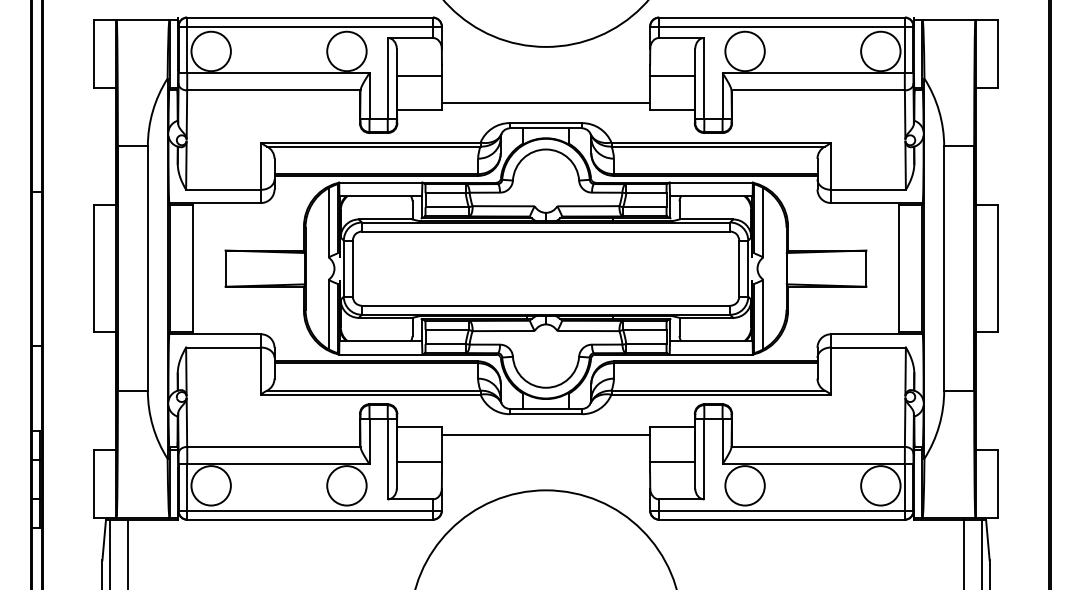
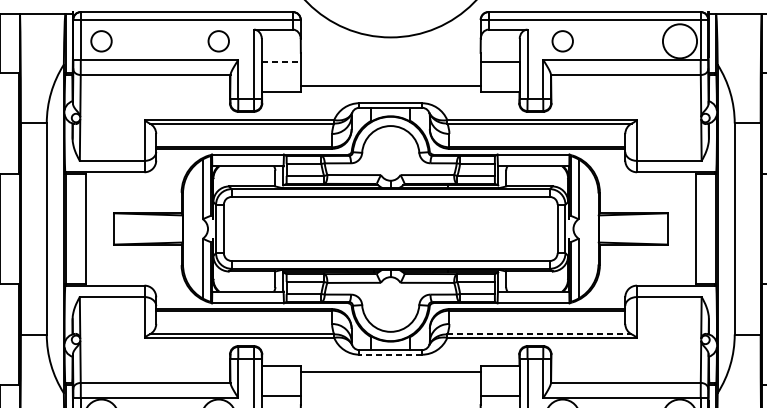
circle: (210, 51) -> (100, 41), size x0.6
circle: (346, 51) -> (218, 41), size x0.6
circle: (744, 51) -> (562, 41), size x0.6
line: (419, 75) -> (281, 62), solid -> dashed
line: (718, 390) -> (539, 334), solid -> dashed
line: (545, 414) -> (390, 354), solid -> dashed

